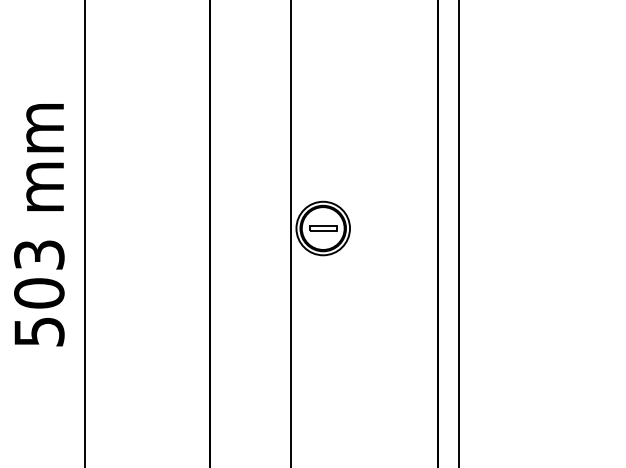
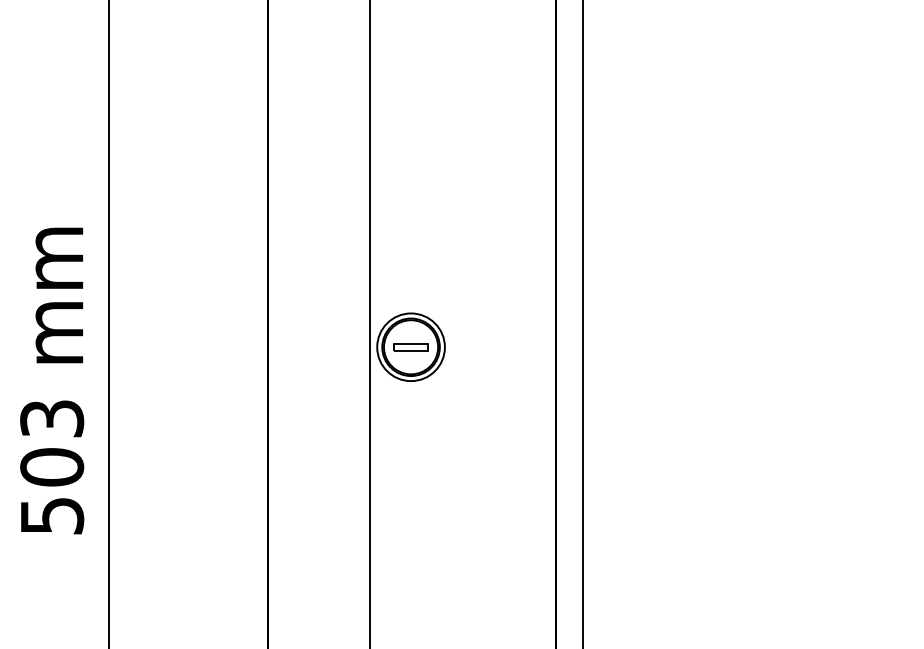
text: (39, 224) -> (52, 380), moved

